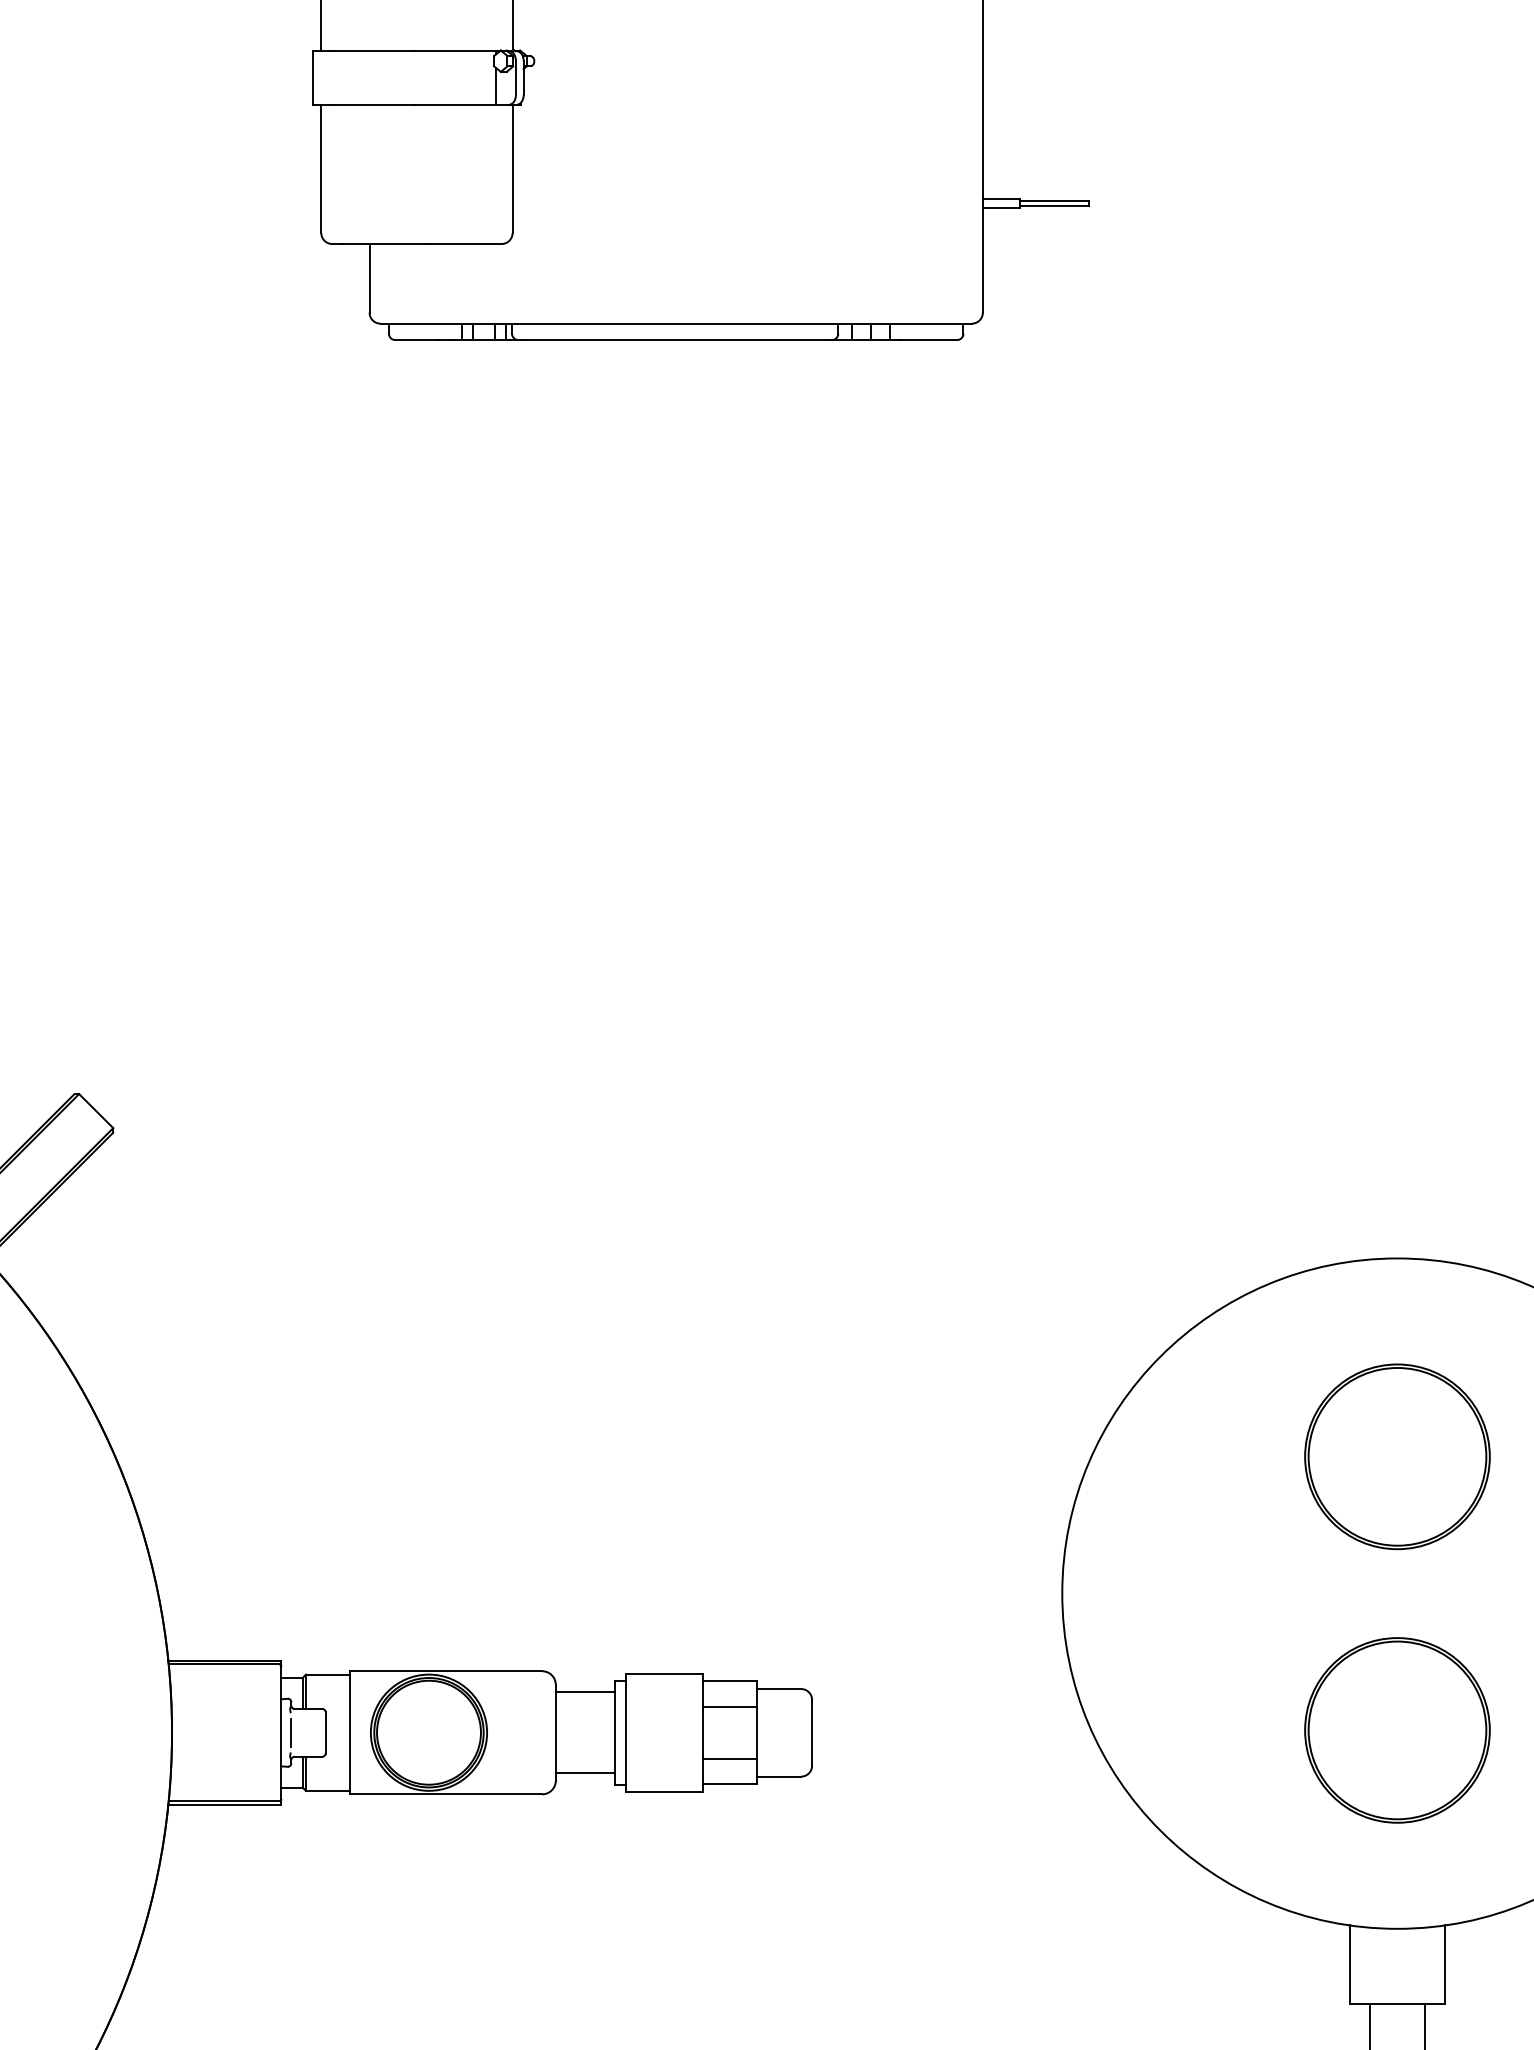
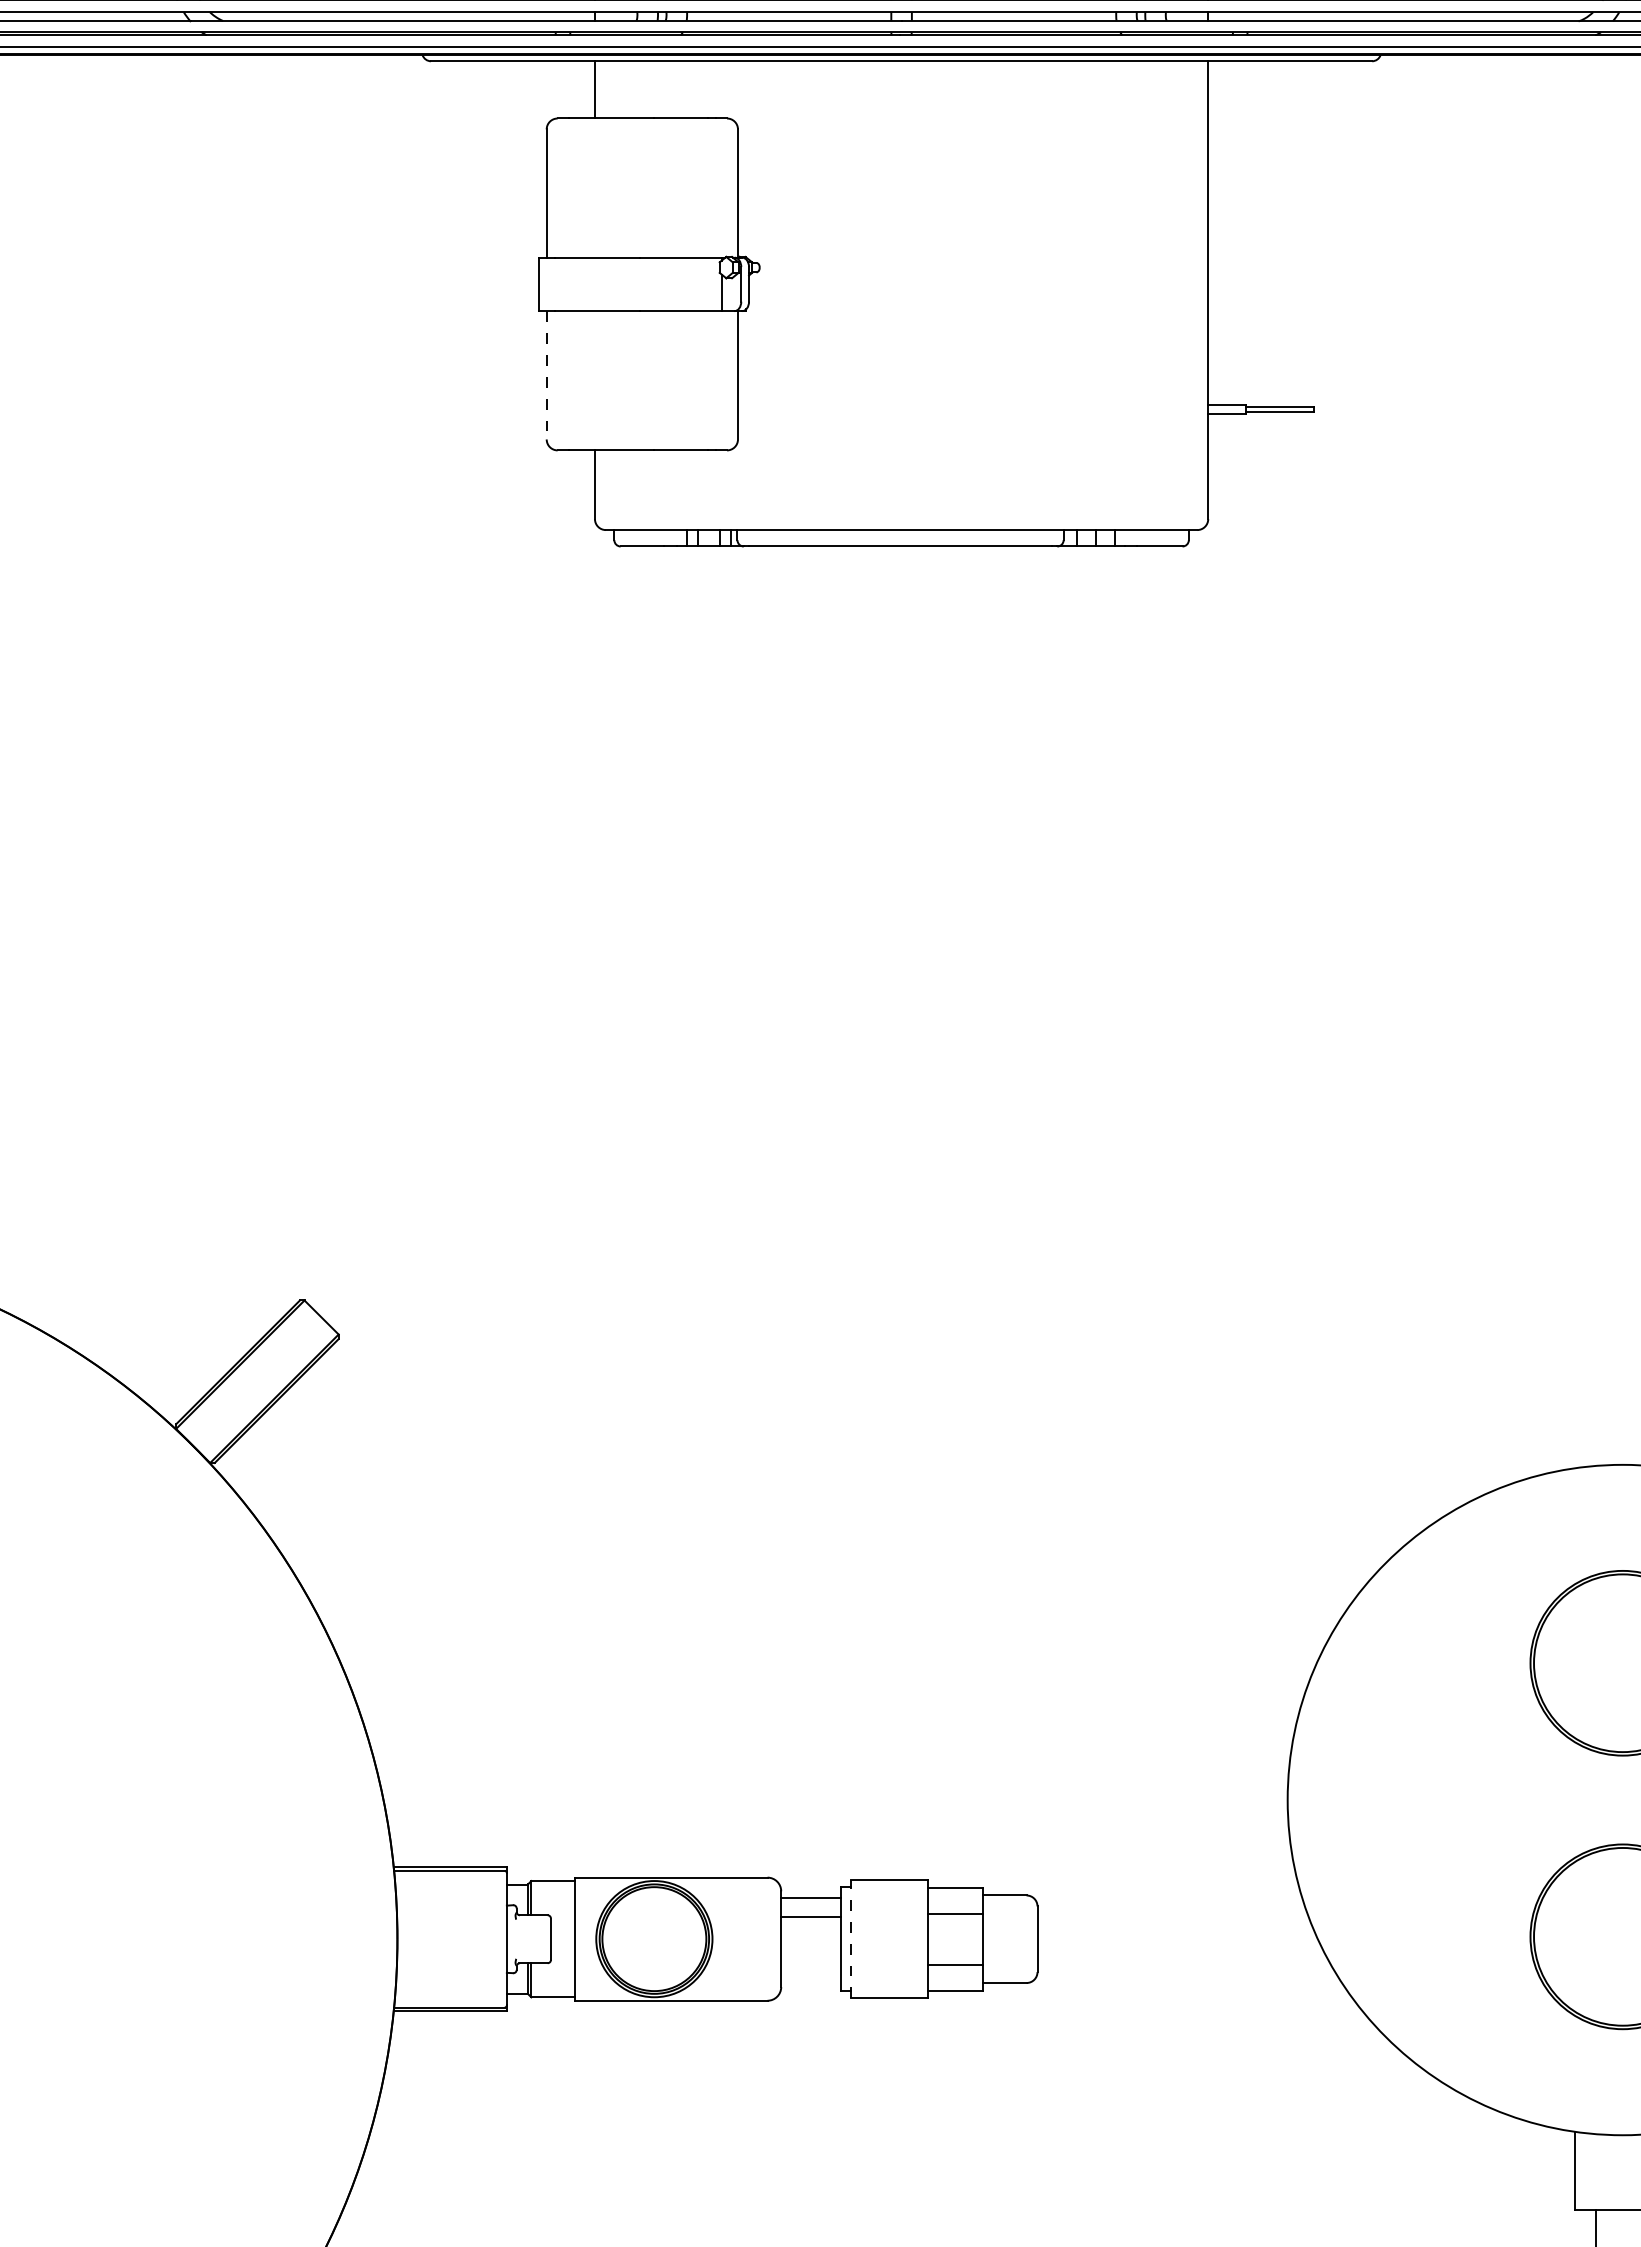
line: (321, 169) -> (546, 375), solid -> dashed
line: (626, 1732) -> (851, 1938), solid -> dashed
line: (291, 1733) -> (516, 1939), removed
line: (585, 1773) -> (810, 1916), moved

